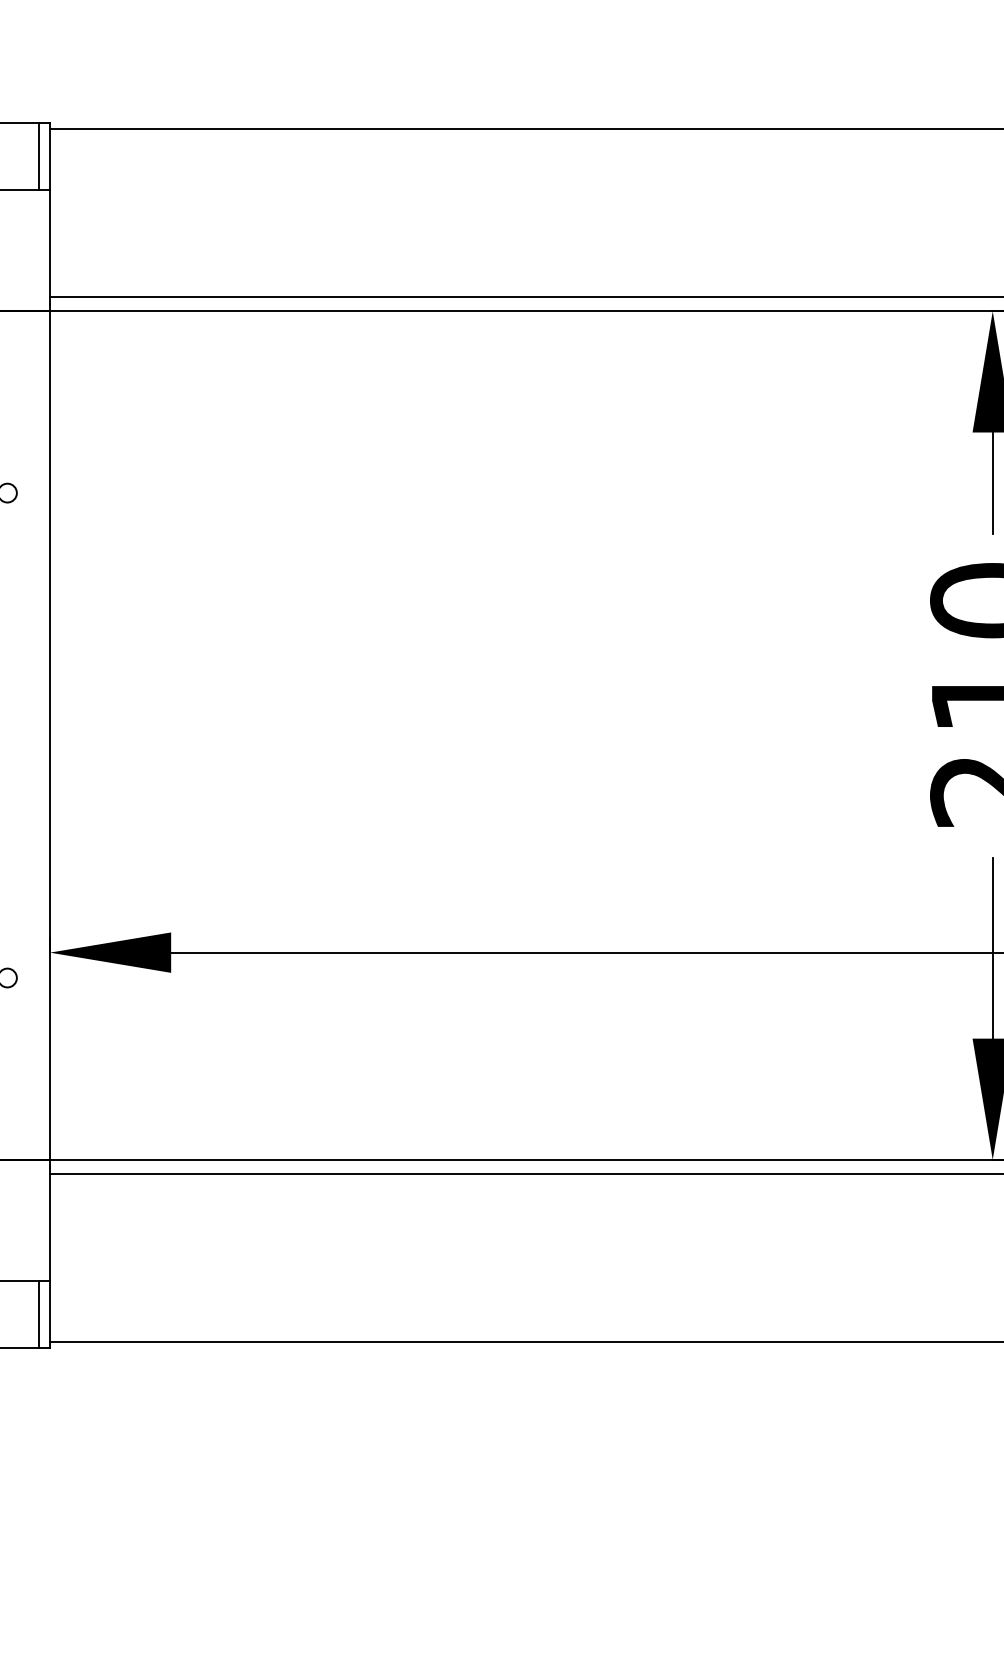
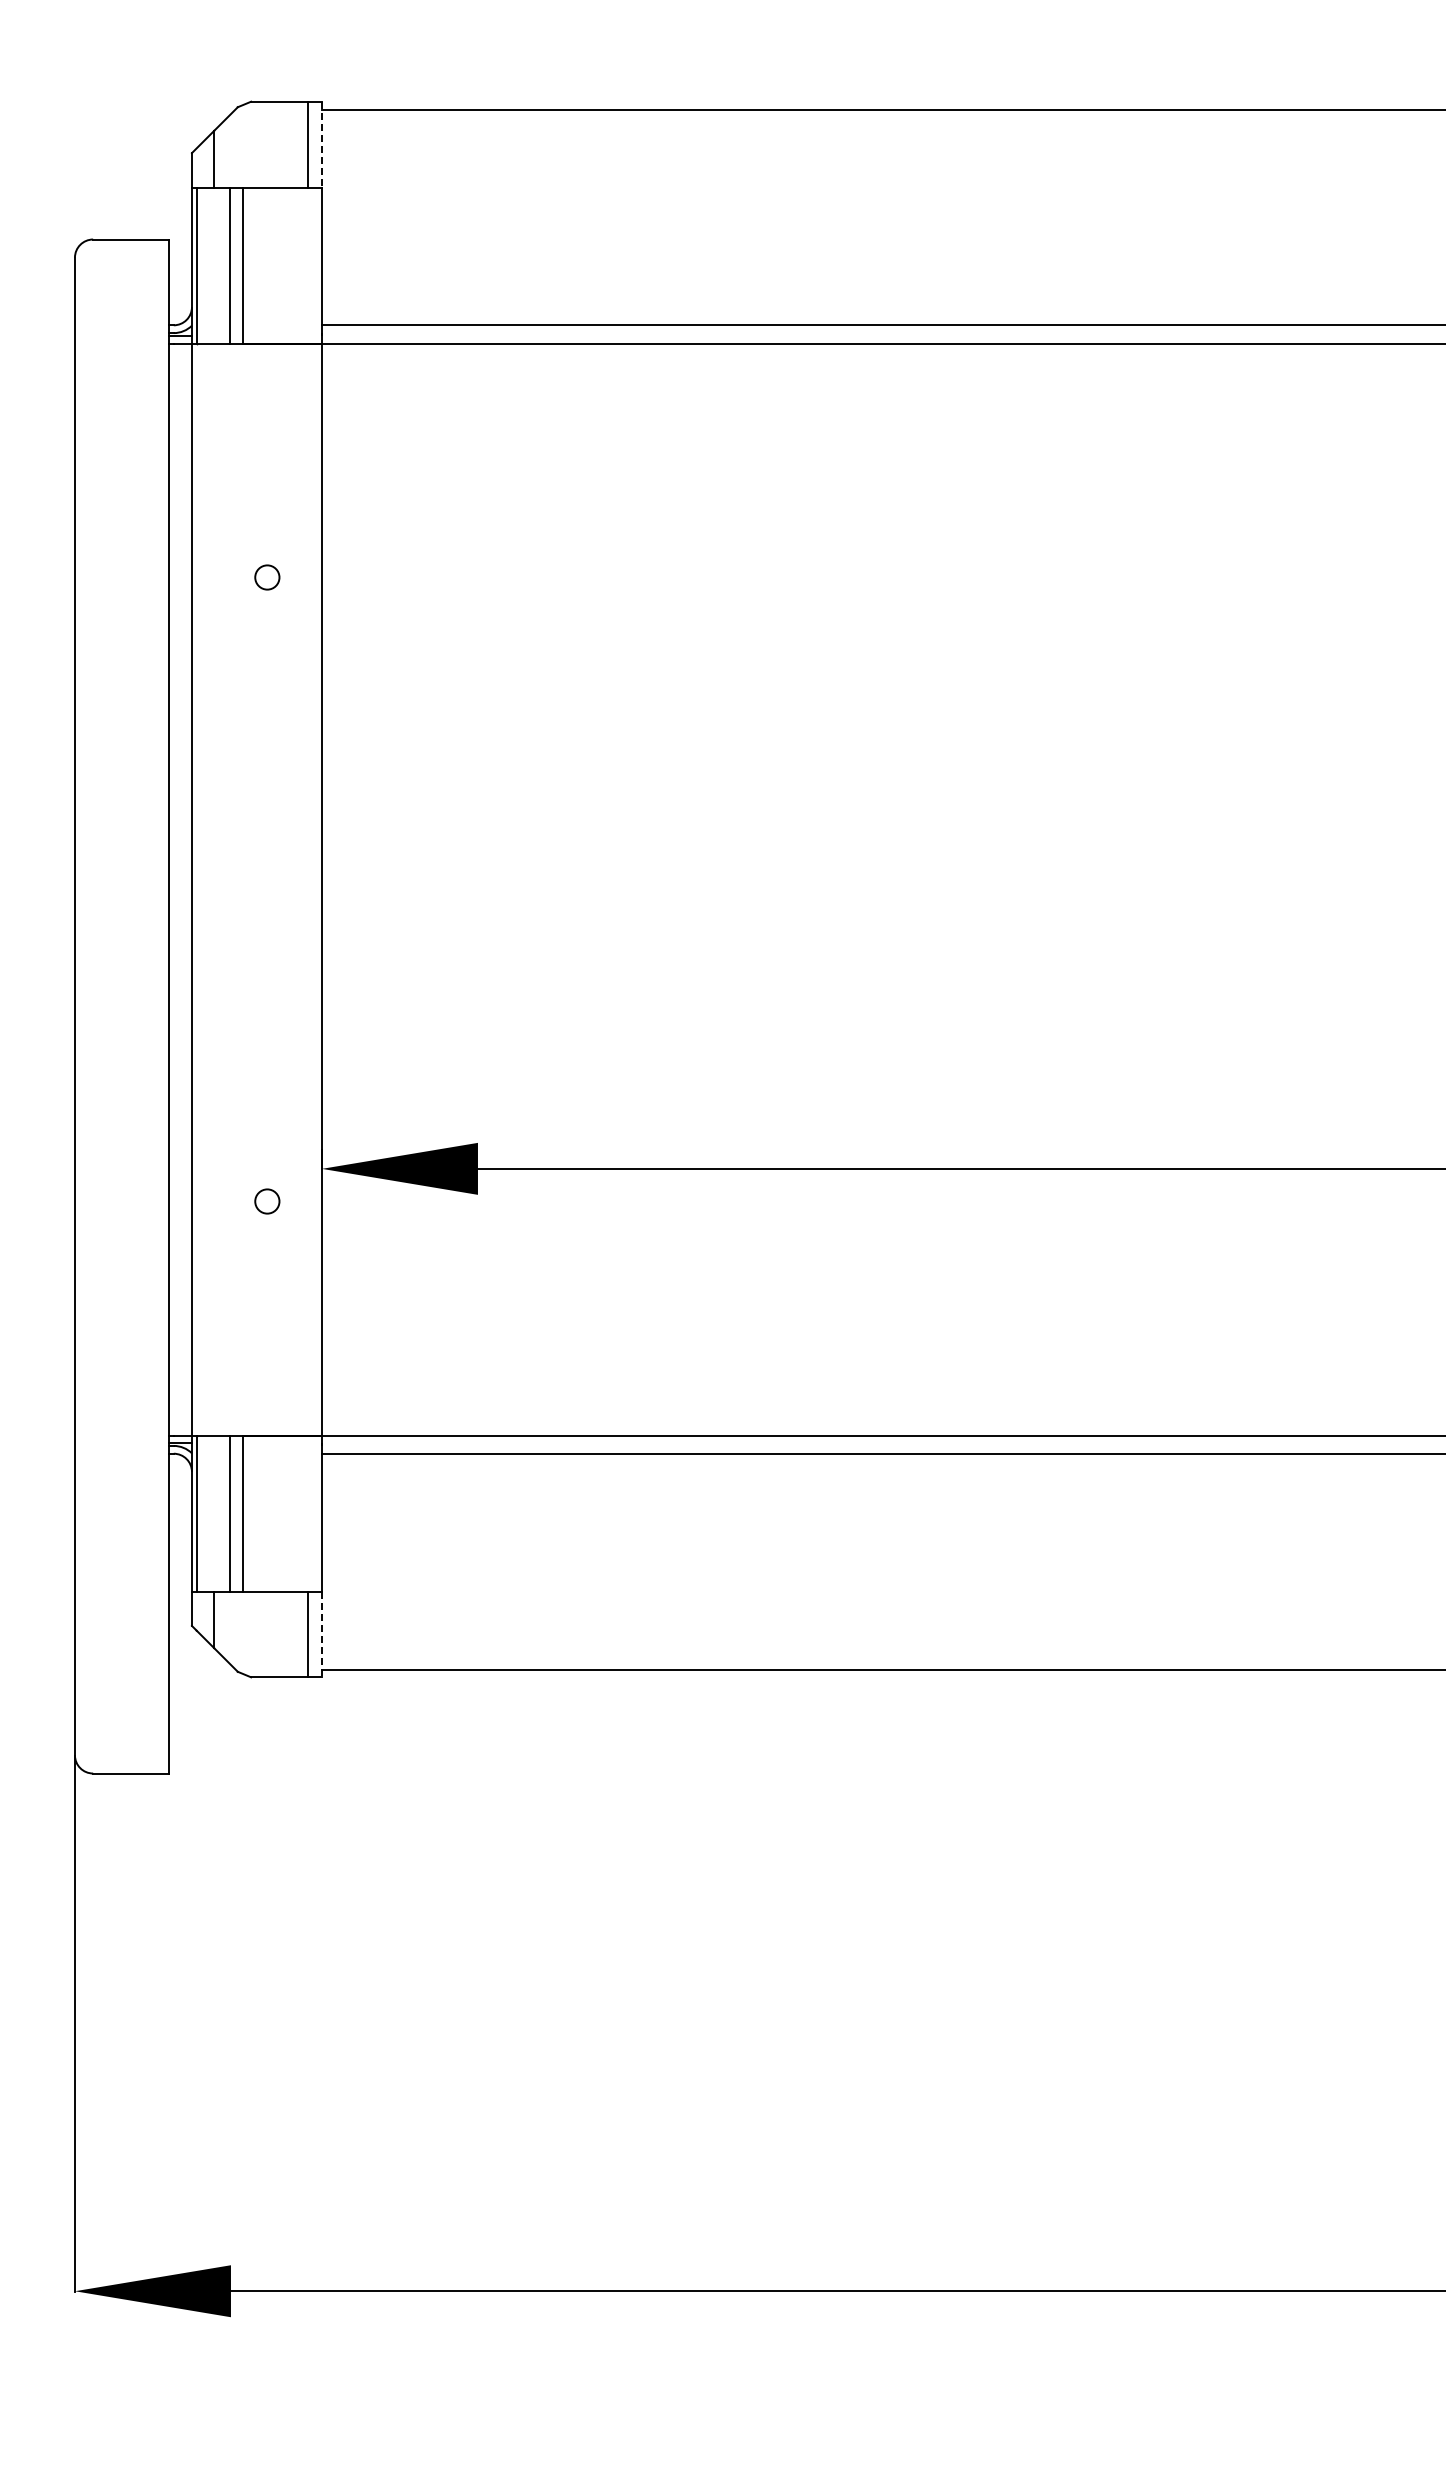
line: (49, 156) -> (321, 144), solid -> dashed
line: (49, 1314) -> (321, 1634), solid -> dashed

